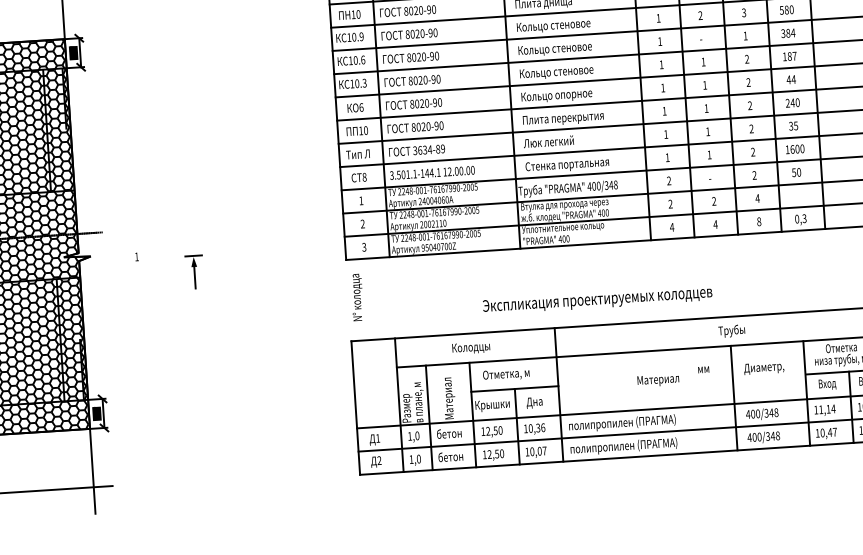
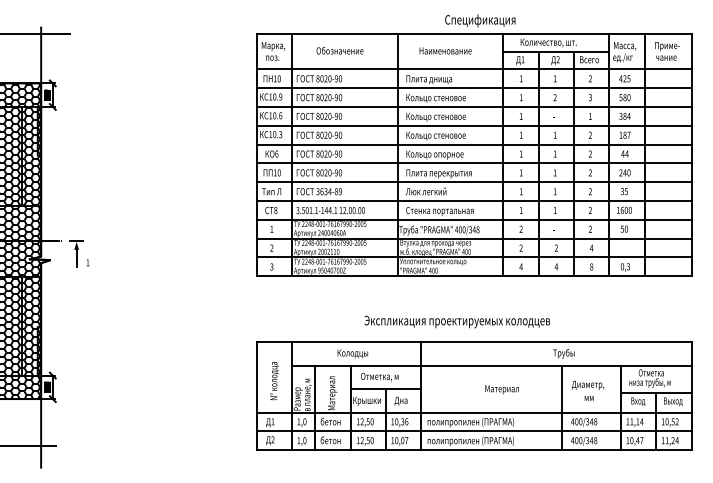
part: (194, 271) -> (76, 253), moved
text: (357, 296) -> (274, 380), moved
text: (702, 369) -> (588, 398), moved

